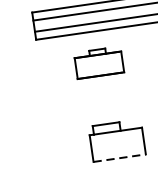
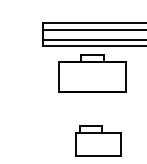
part: (99, 62) -> (92, 73), size x1.67
line: (119, 157) -> (98, 155), dashed -> solid

